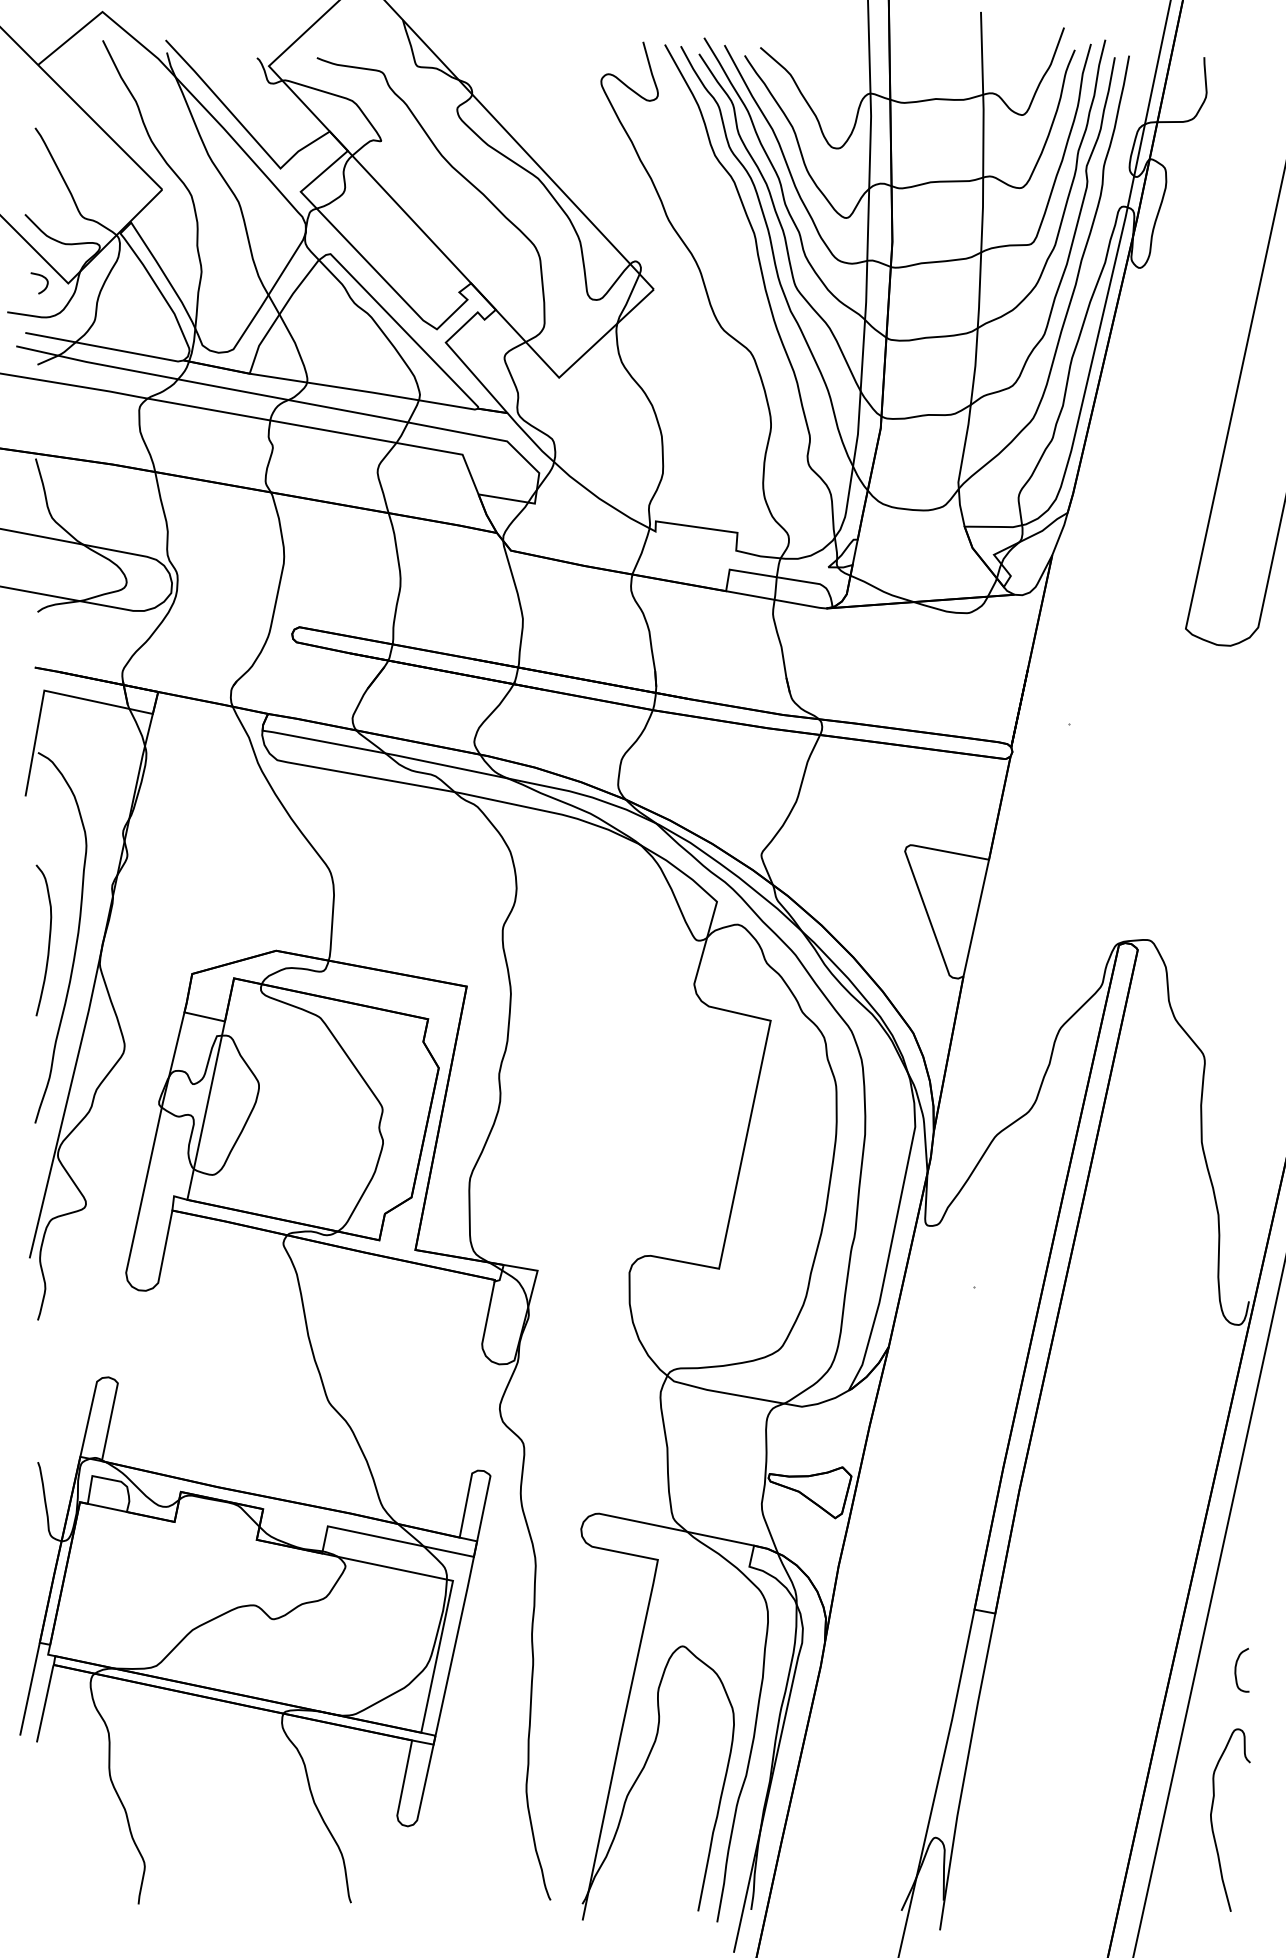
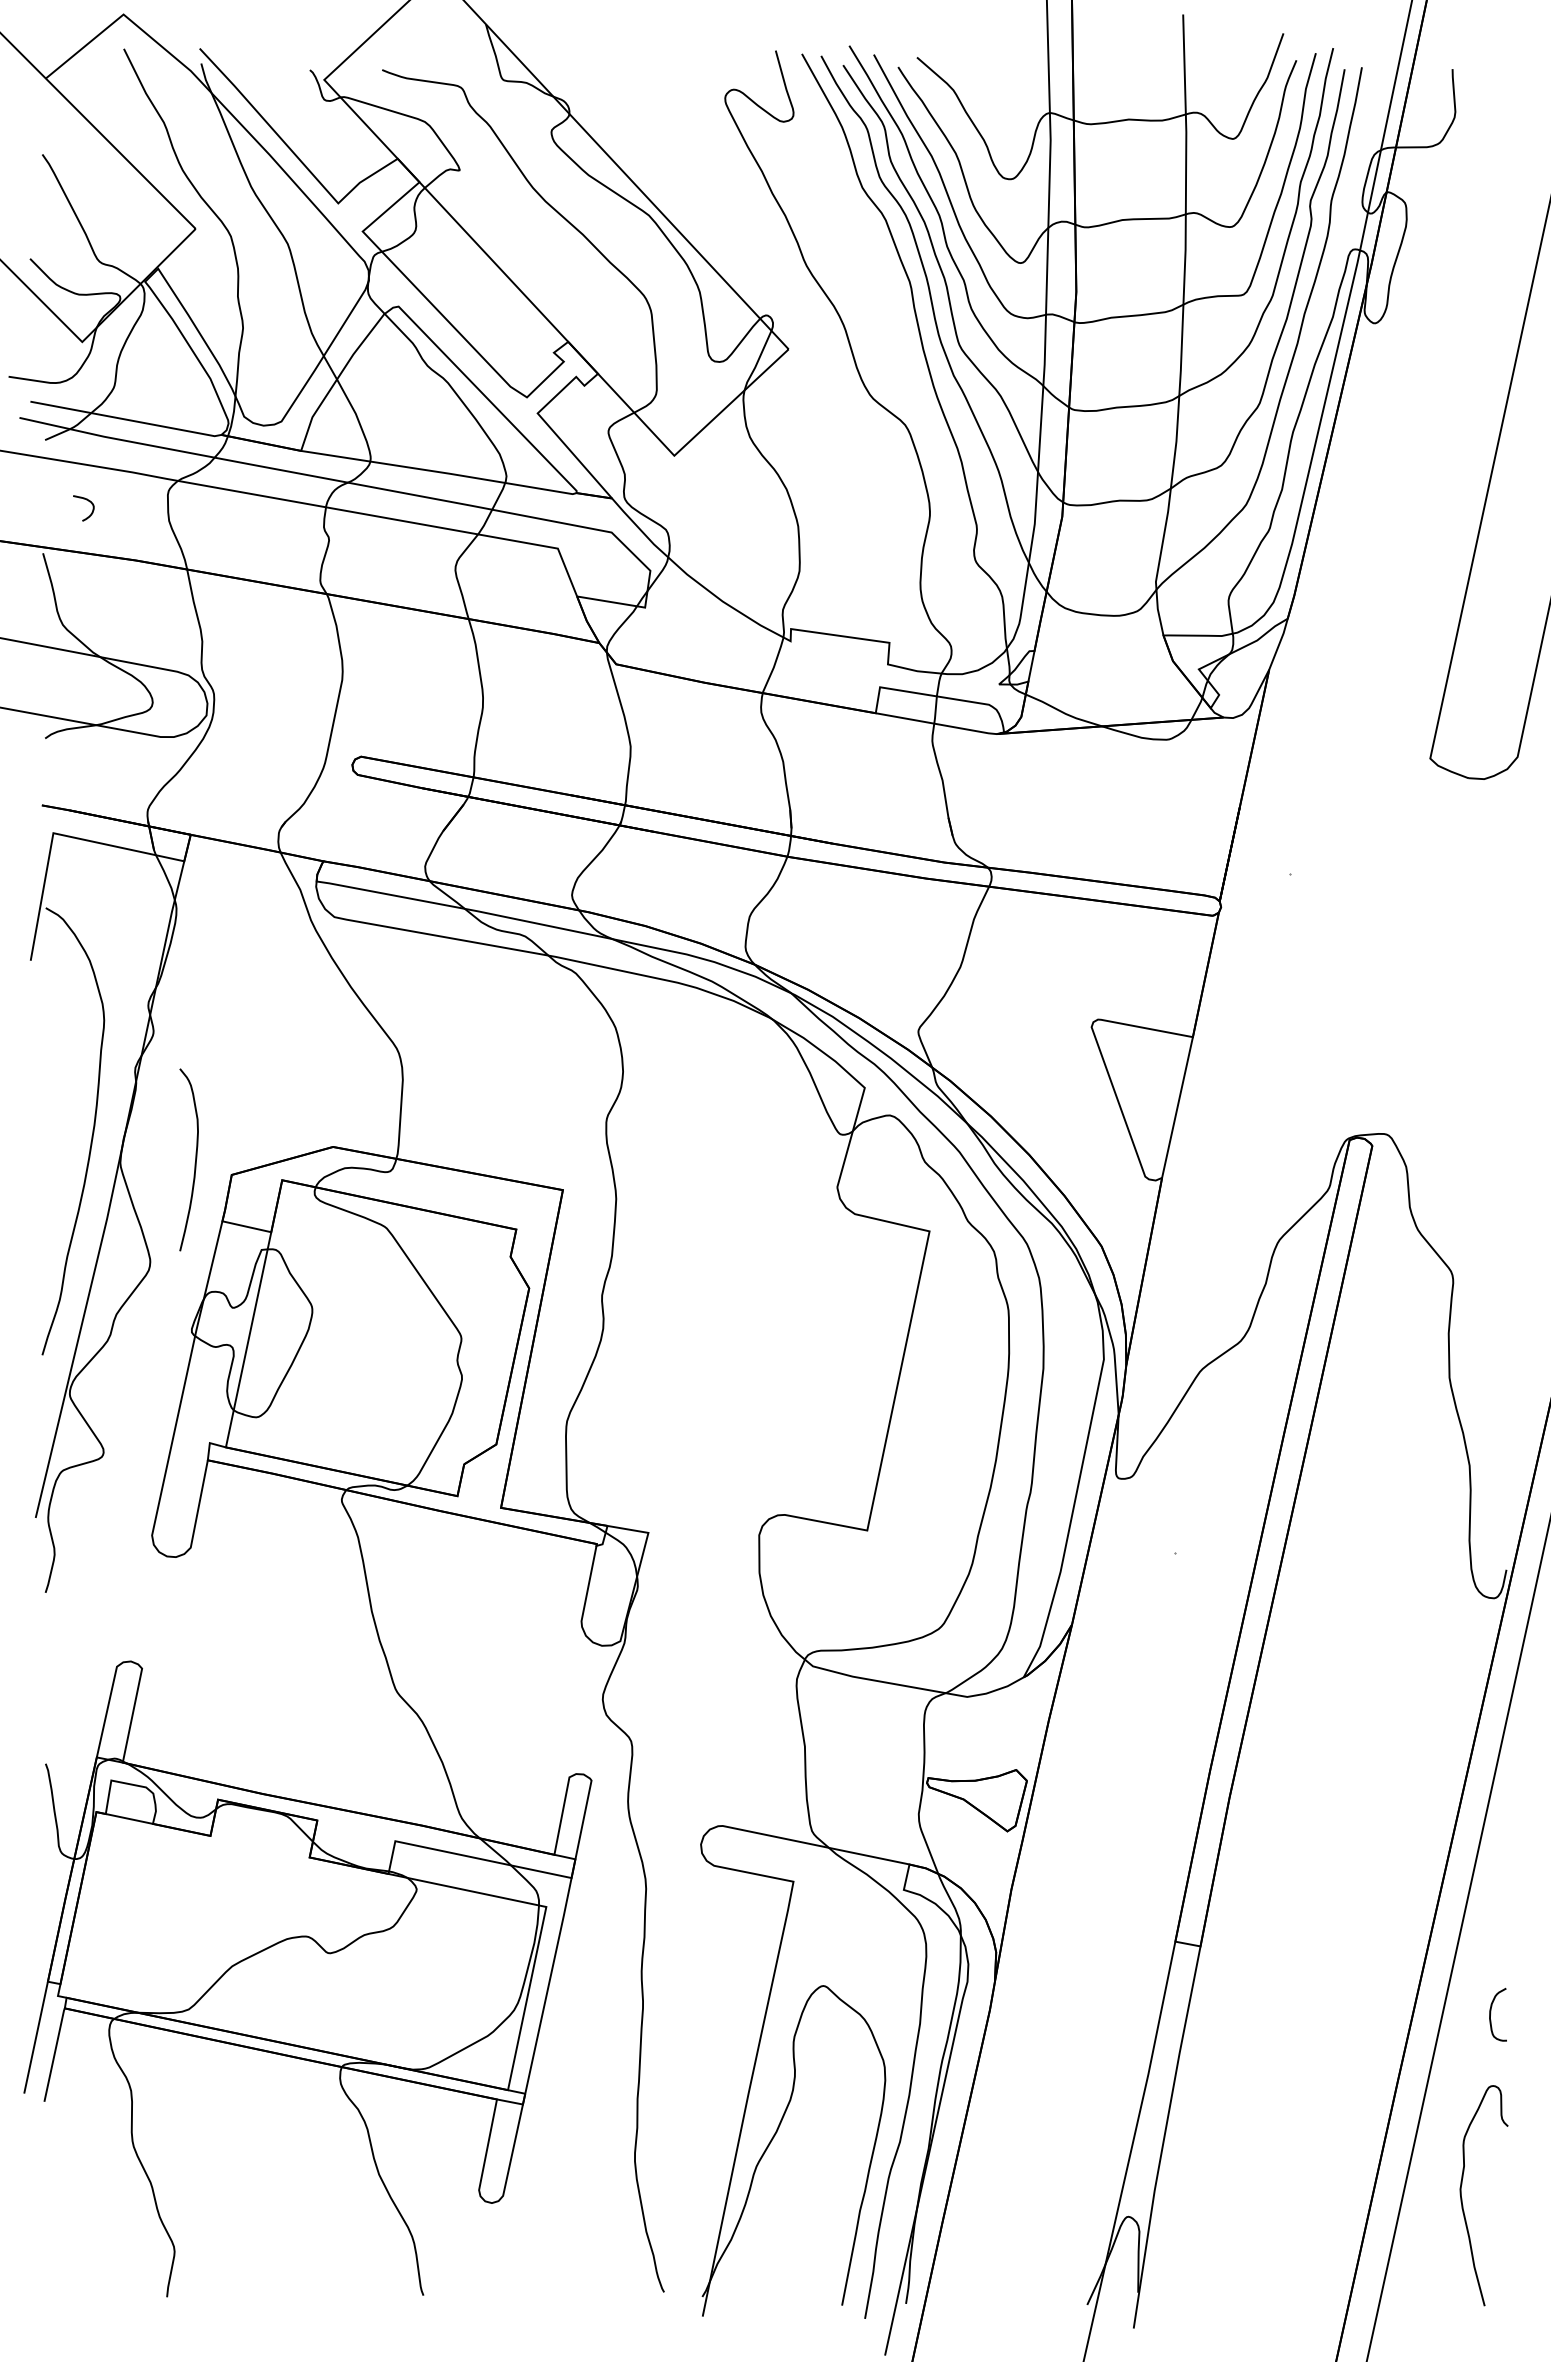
curve: (42, 277) -> (87, 501), moved
curve: (48, 940) -> (194, 1159), moved

